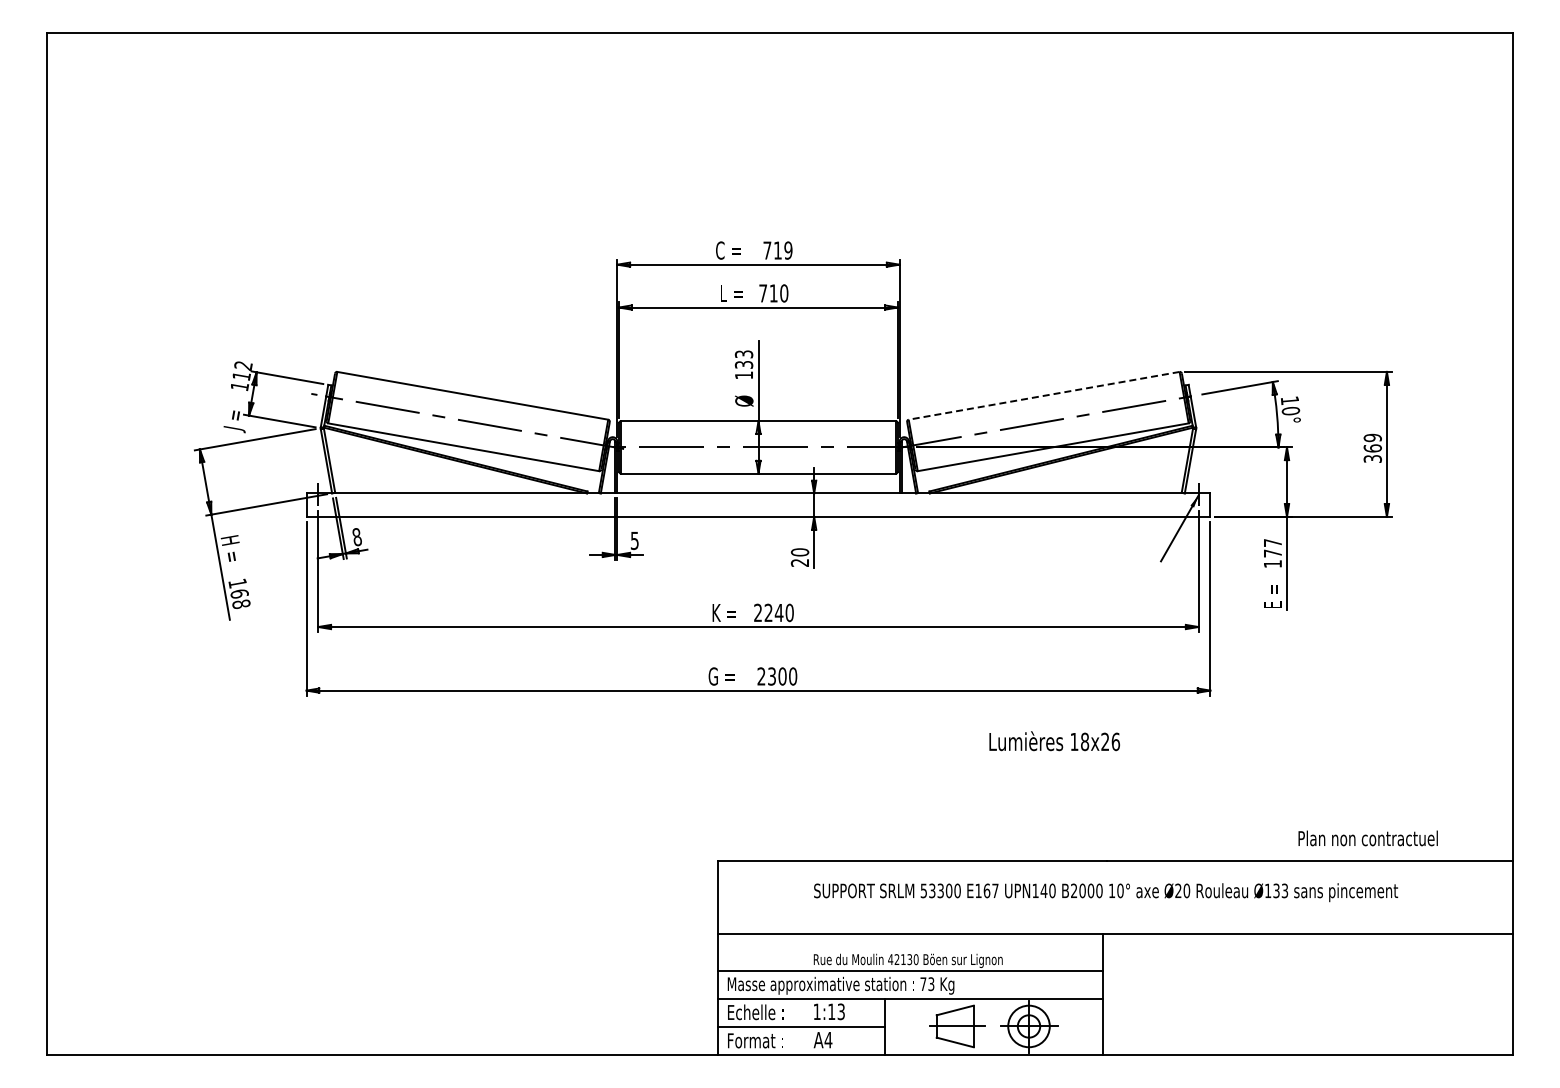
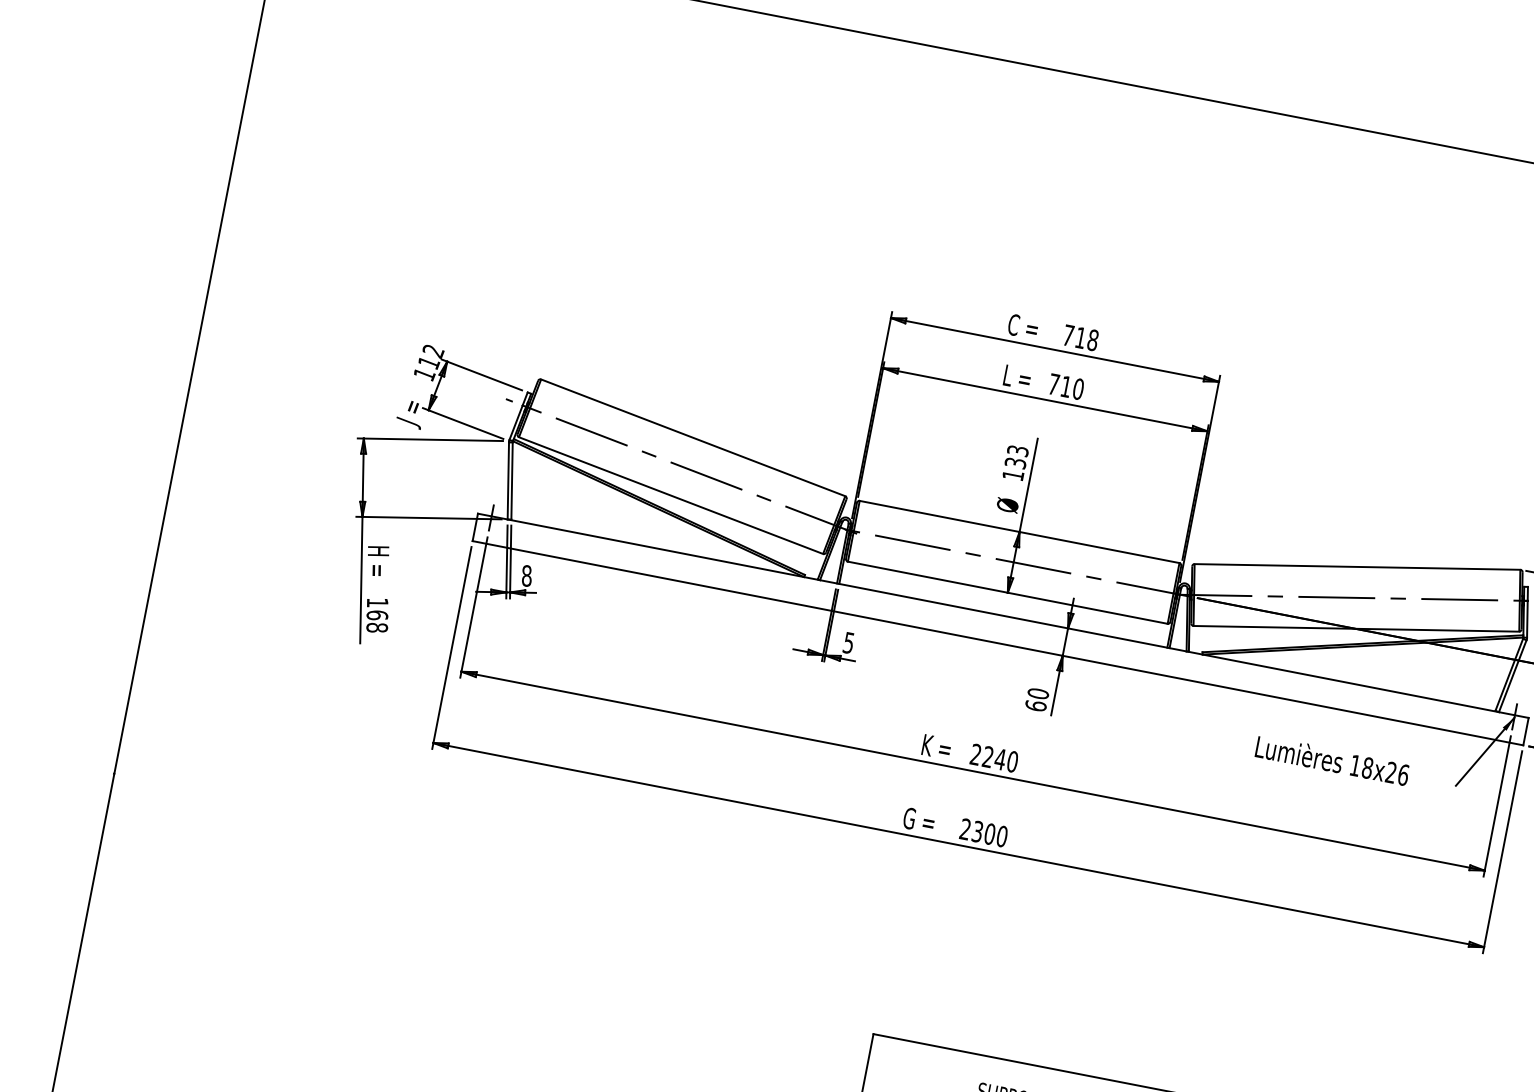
text: (788, 250) -> (1093, 340), 719 -> 718
line: (1044, 395) -> (1357, 566), dashed -> solid
text: (799, 562) -> (1035, 705), 20 -> 60
text: (1054, 741) -> (1332, 760), moved

